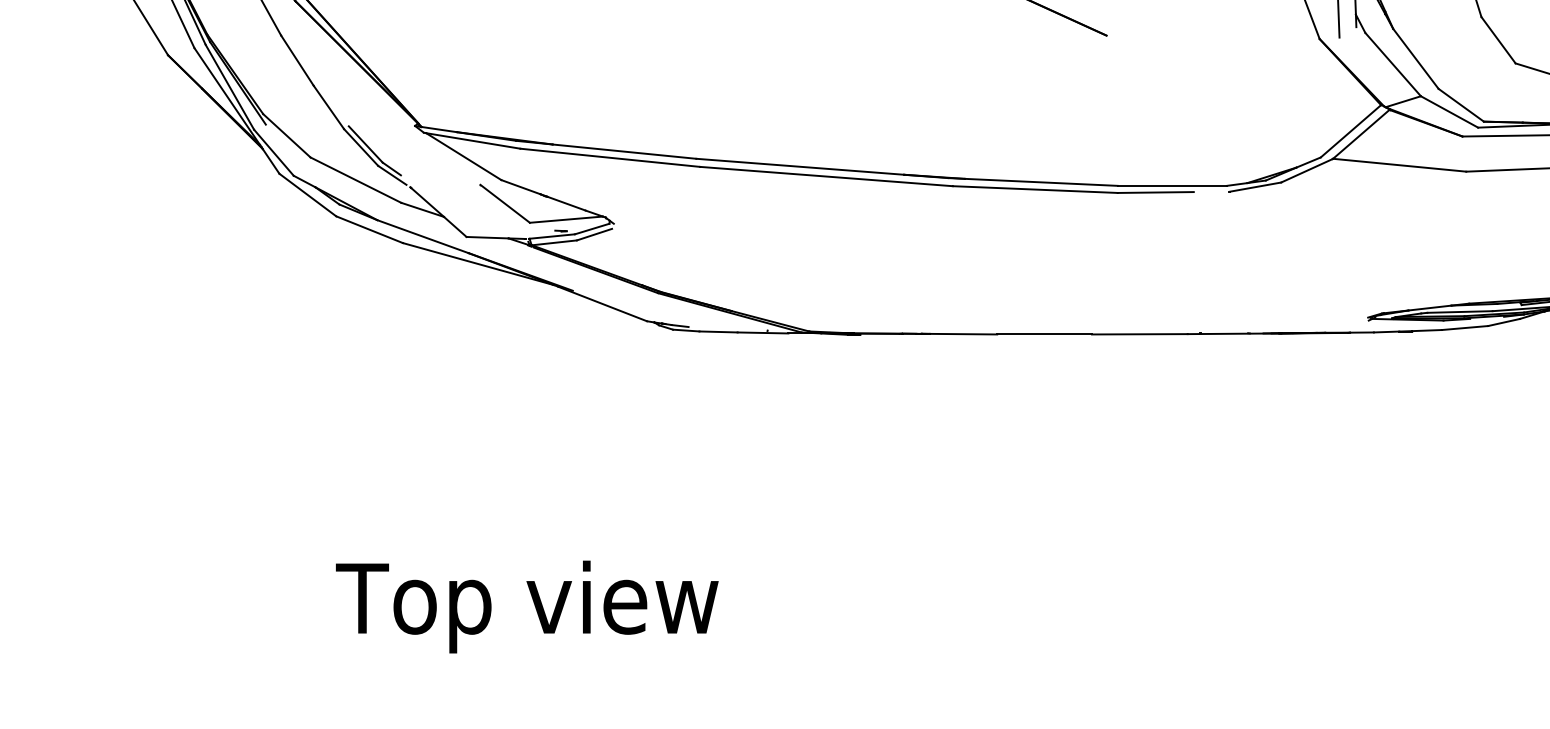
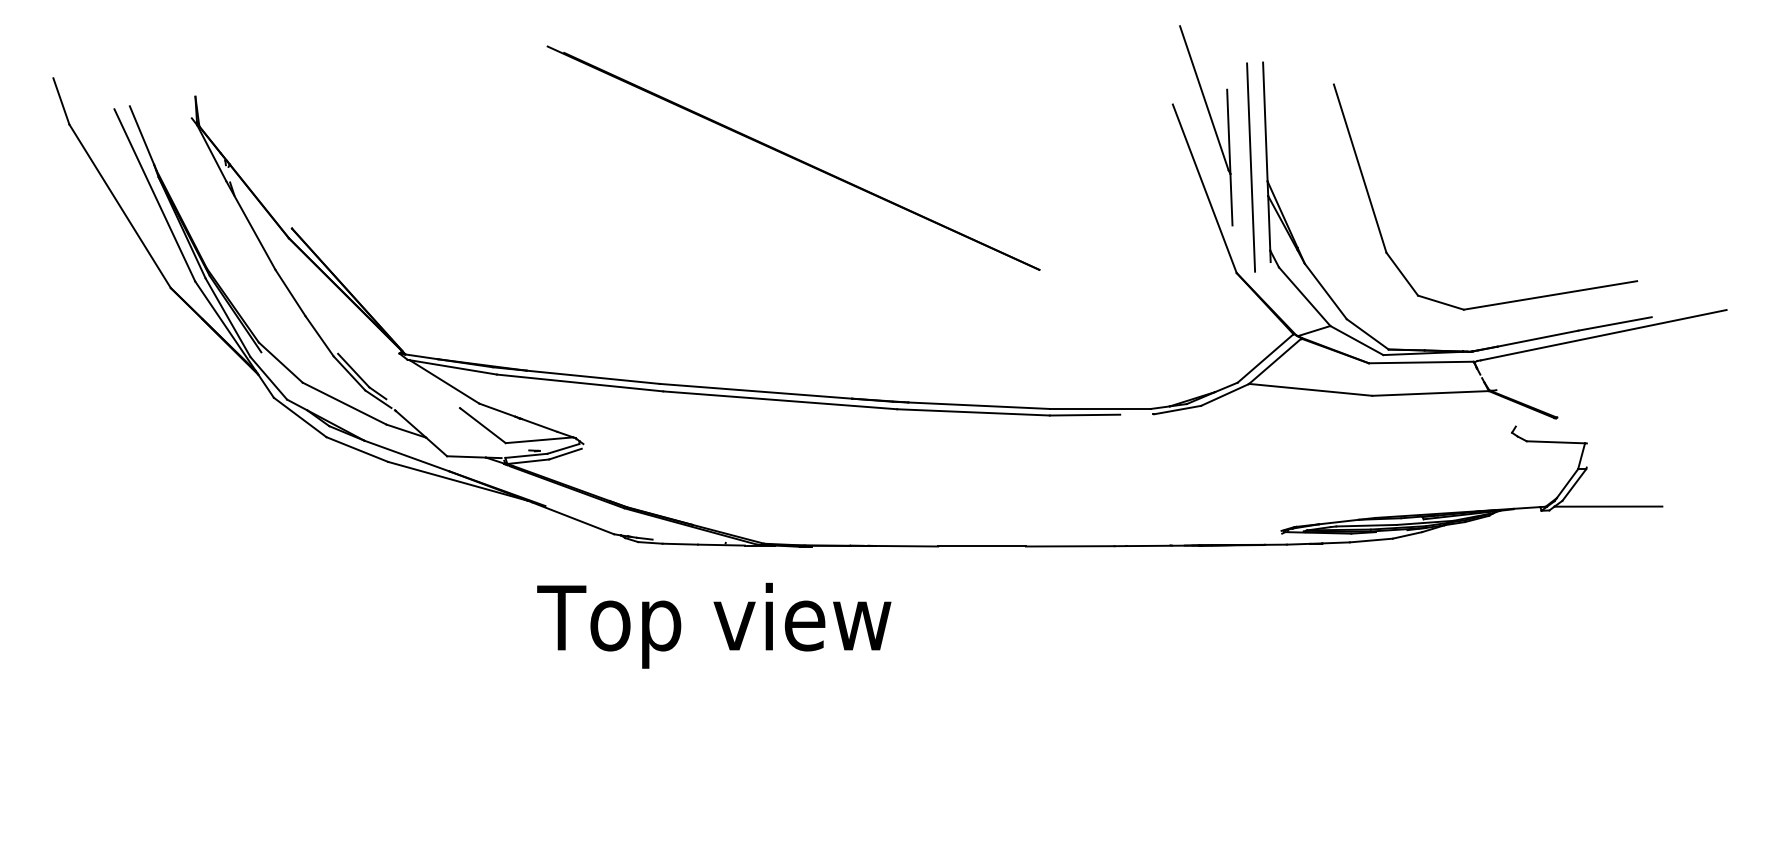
text: (527, 606) -> (714, 625), moved

